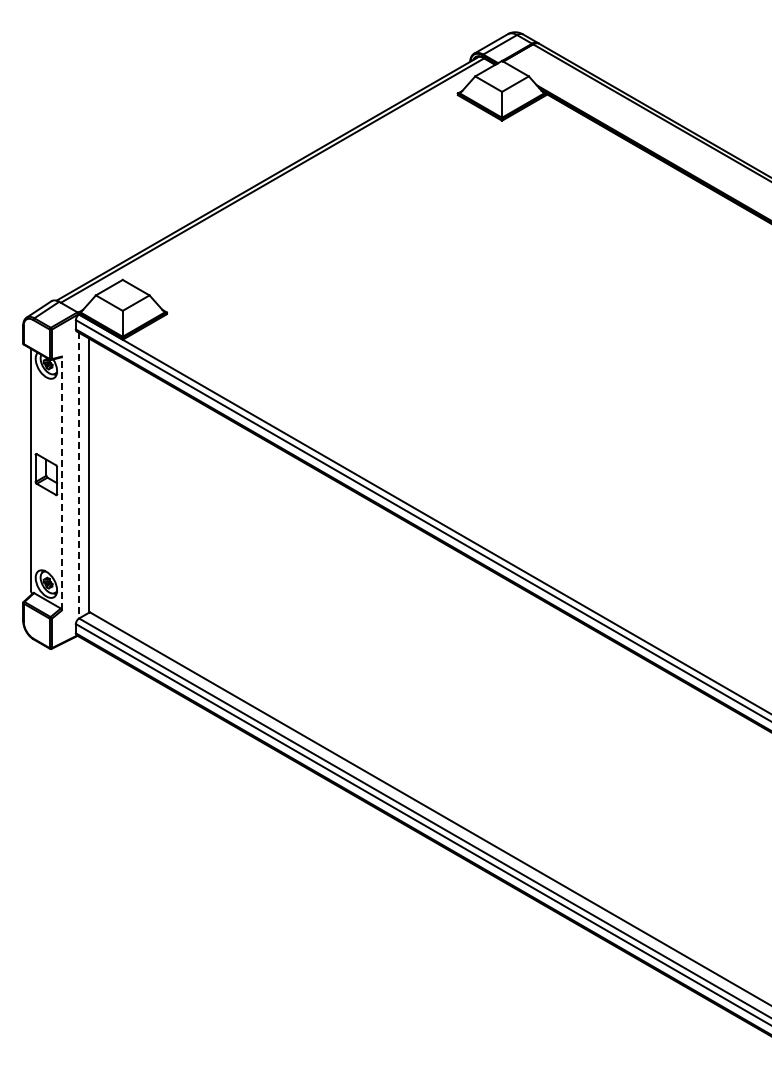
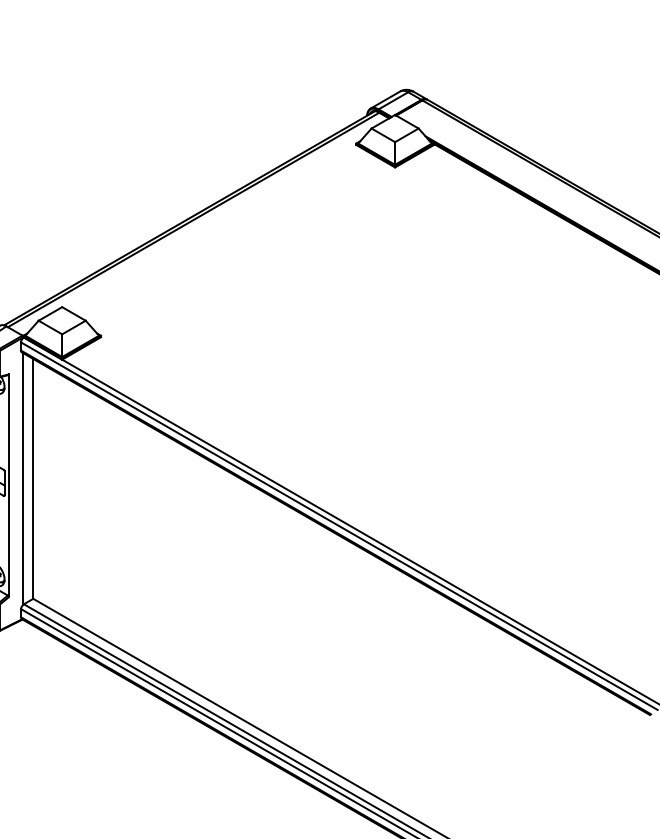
line: (78, 476) -> (23, 479), dashed -> solid
line: (61, 483) -> (8, 485), dashed -> solid

